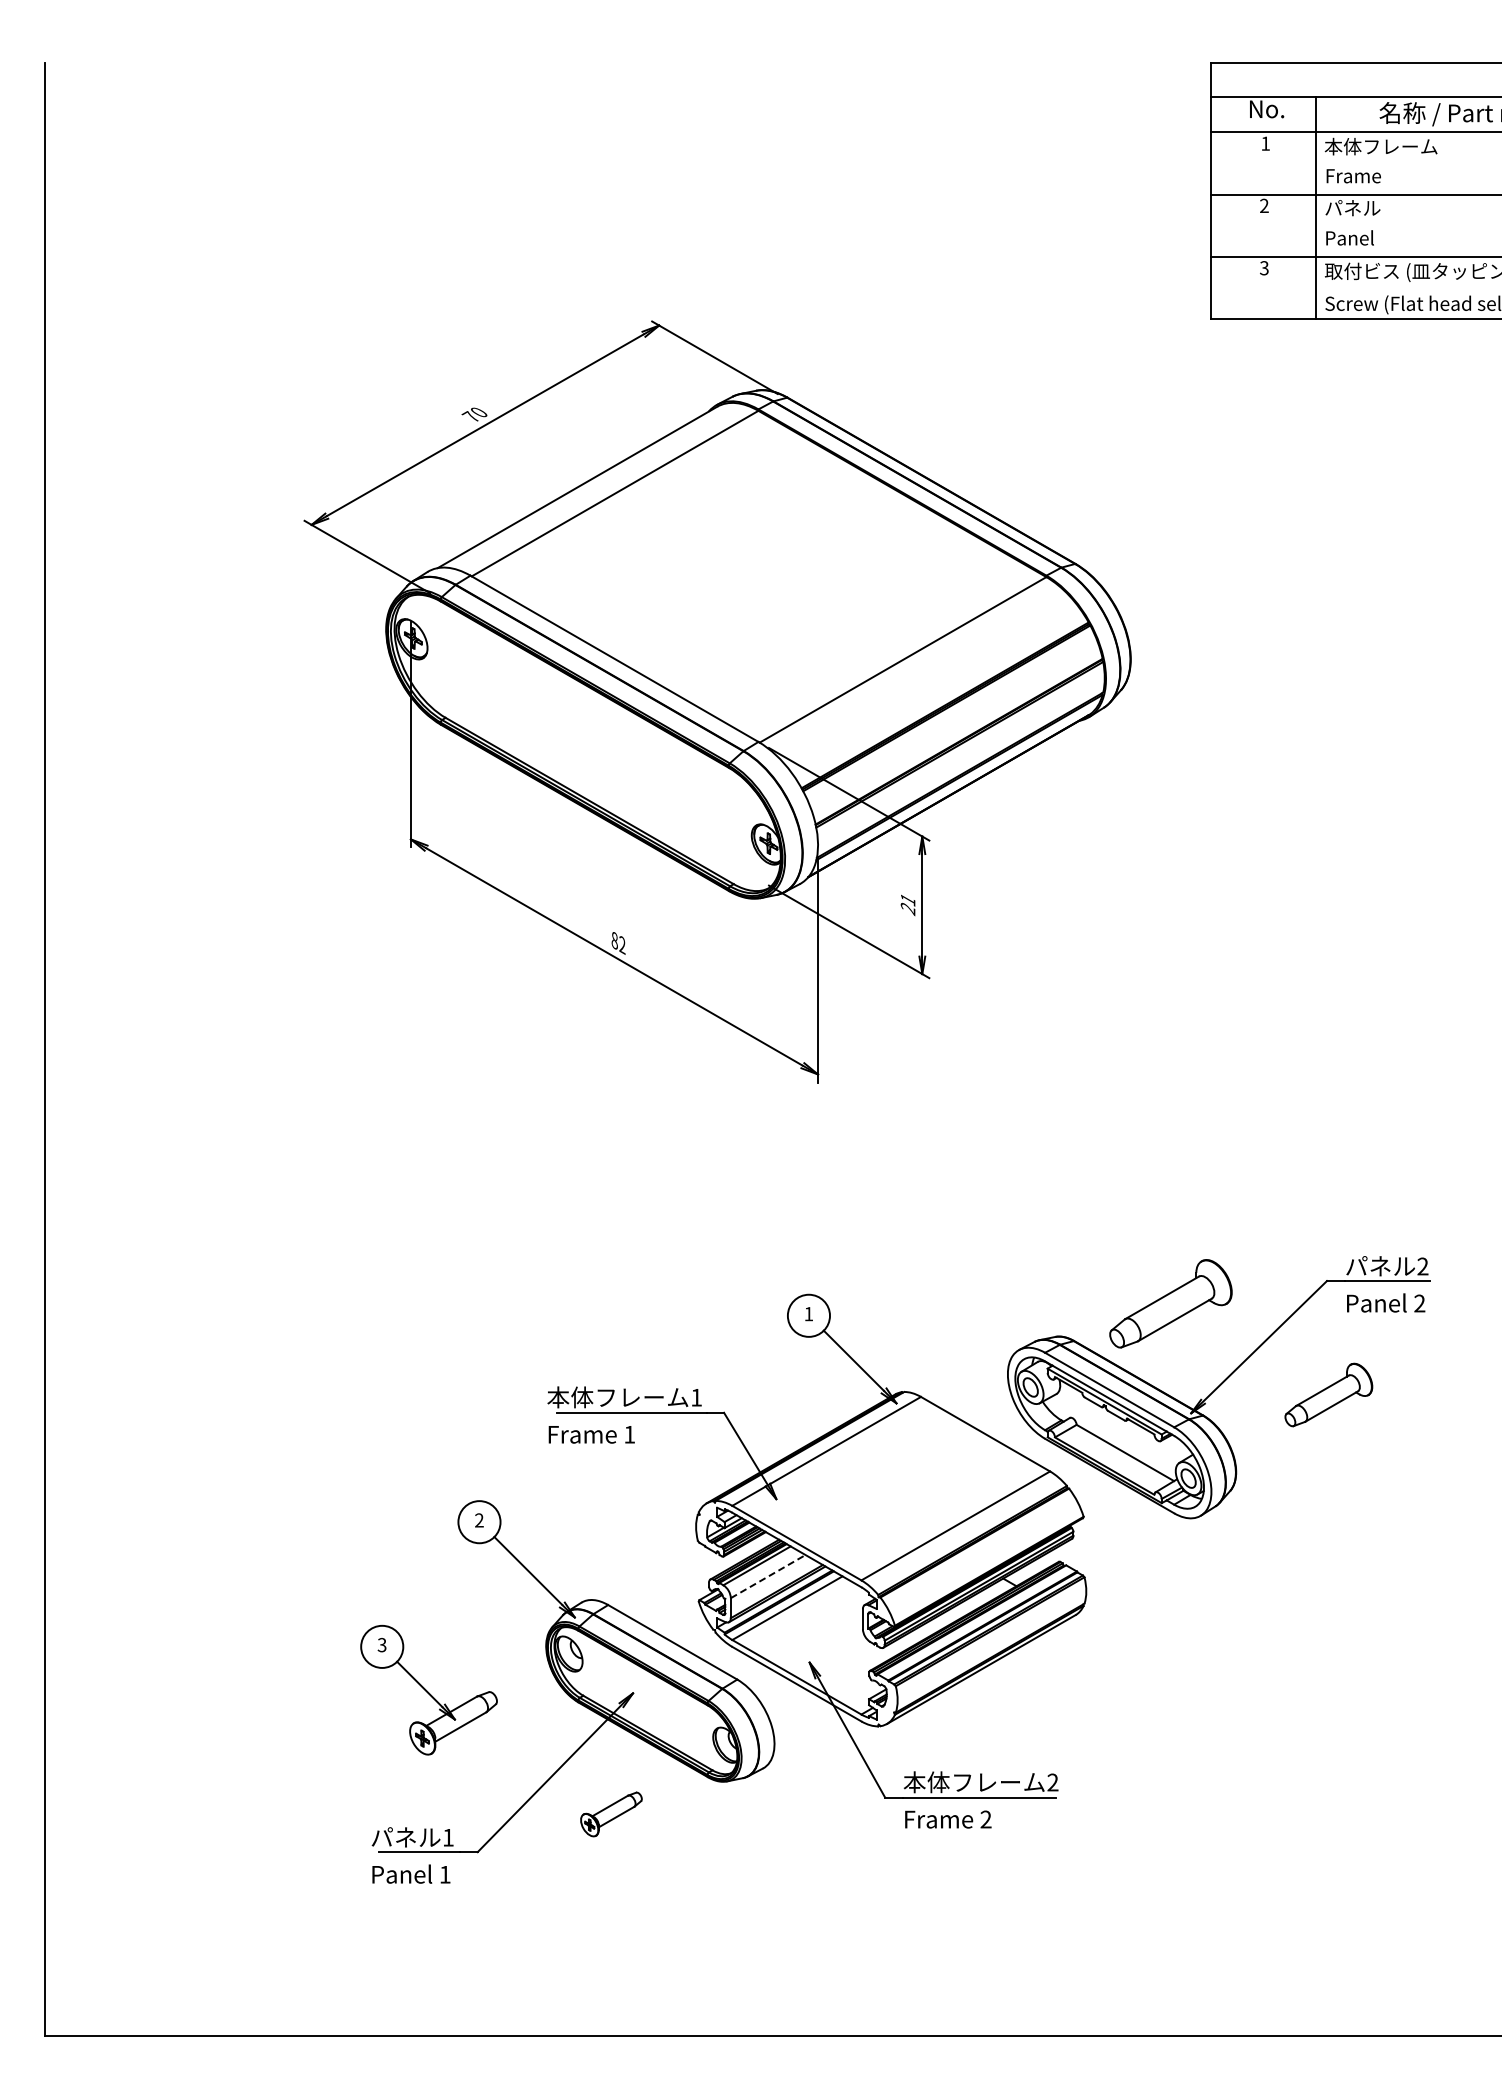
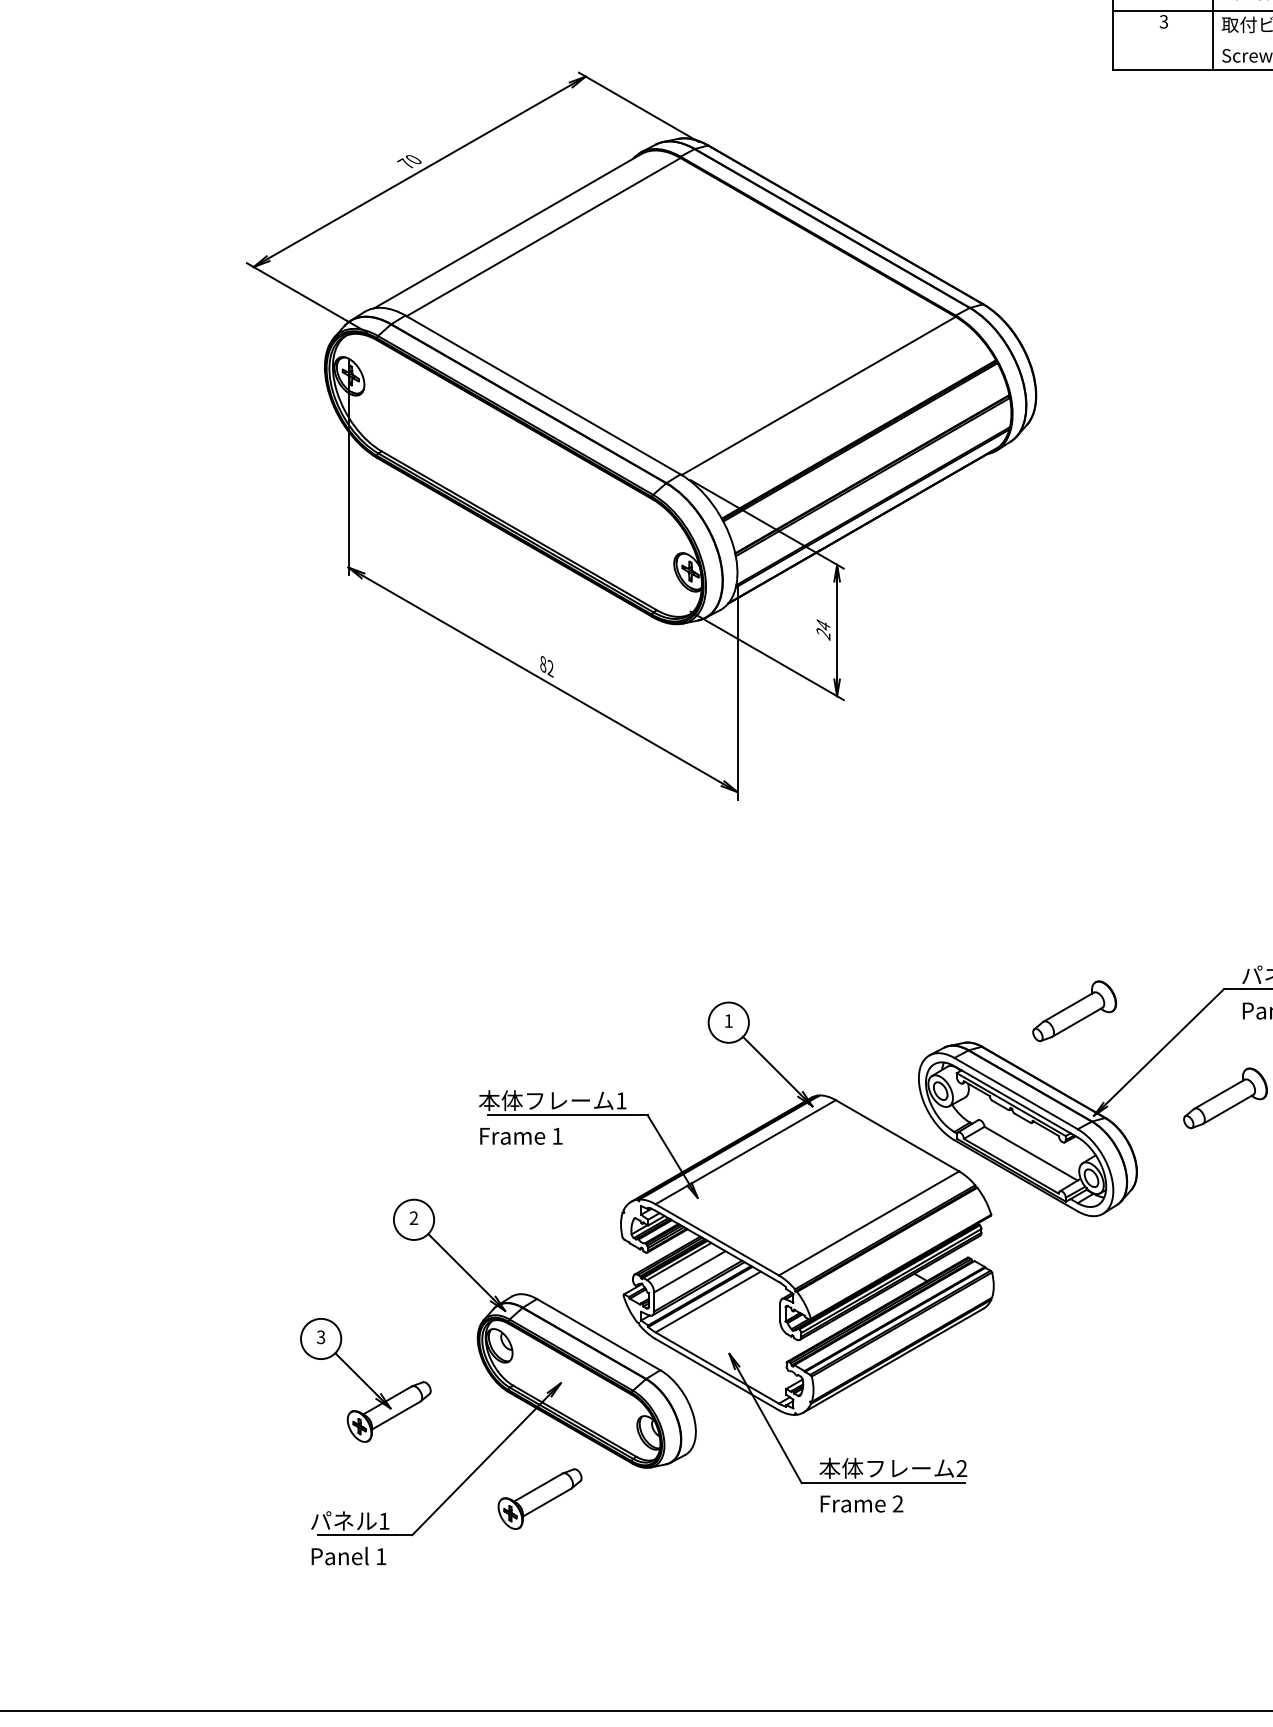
text: (908, 899) -> (823, 624), 21 -> 24
part: (1170, 1303) -> (1074, 1010), size x0.71
line: (768, 1576) -> (690, 1271), dashed -> solid
part: (611, 1814) -> (540, 1499), size x1.43

